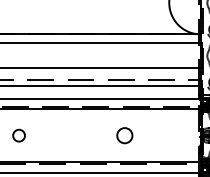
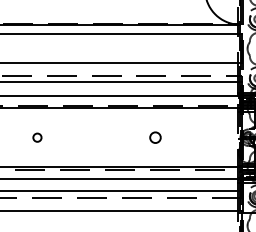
circle: (19, 135) -> (37, 137), size x0.62
circle: (124, 135) -> (155, 137), size x0.62

